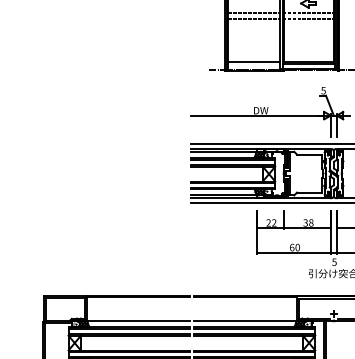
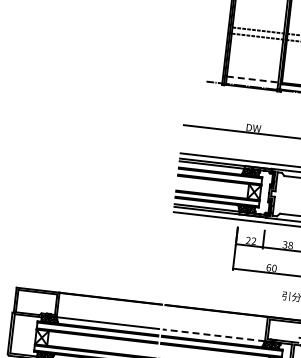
line: (254, 62) -> (252, 79), solid -> dashed
line: (245, 321) -> (214, 335), solid -> dashed

